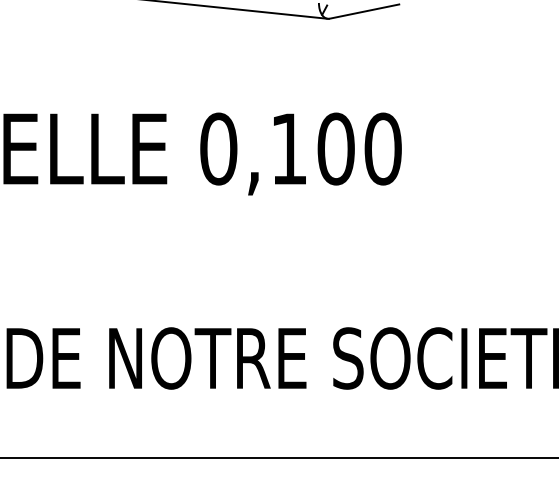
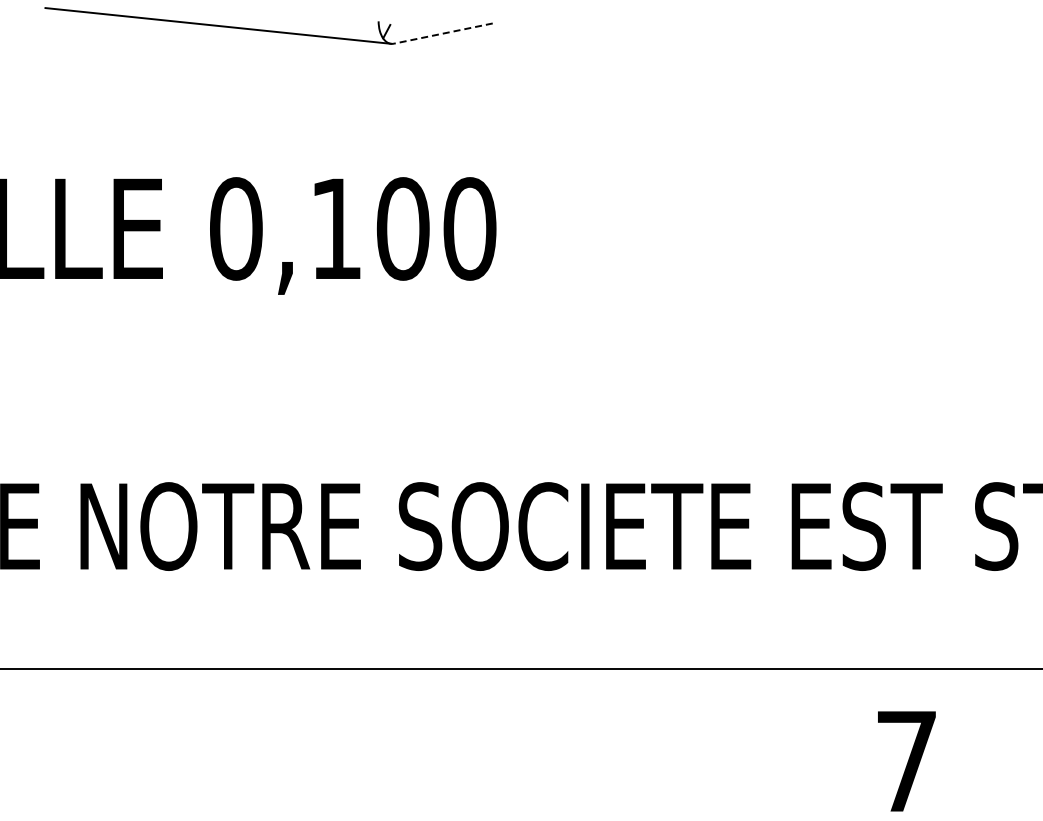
line: (363, 11) -> (442, 33), solid -> dashed

